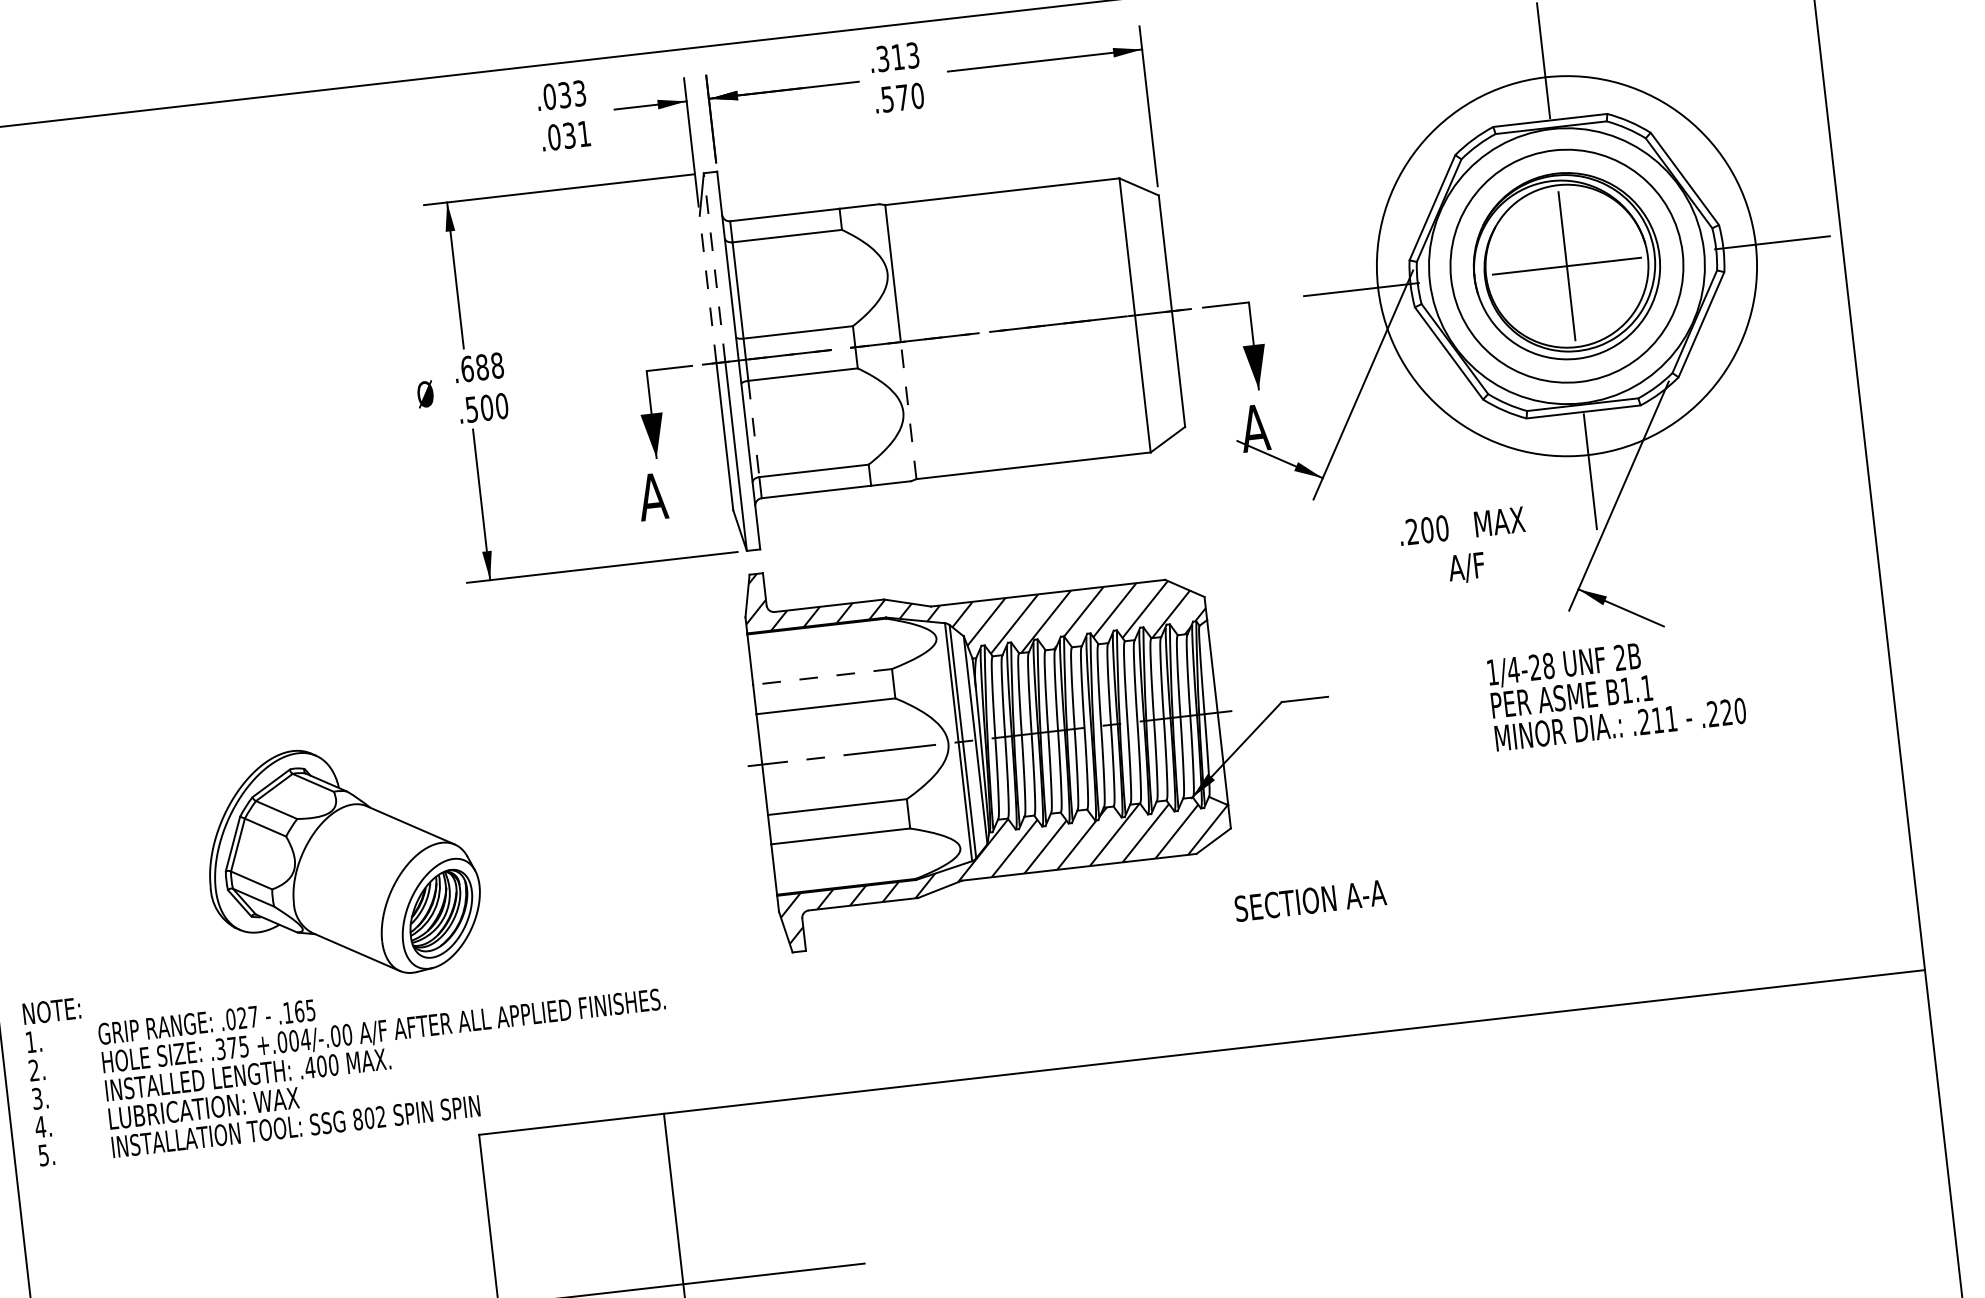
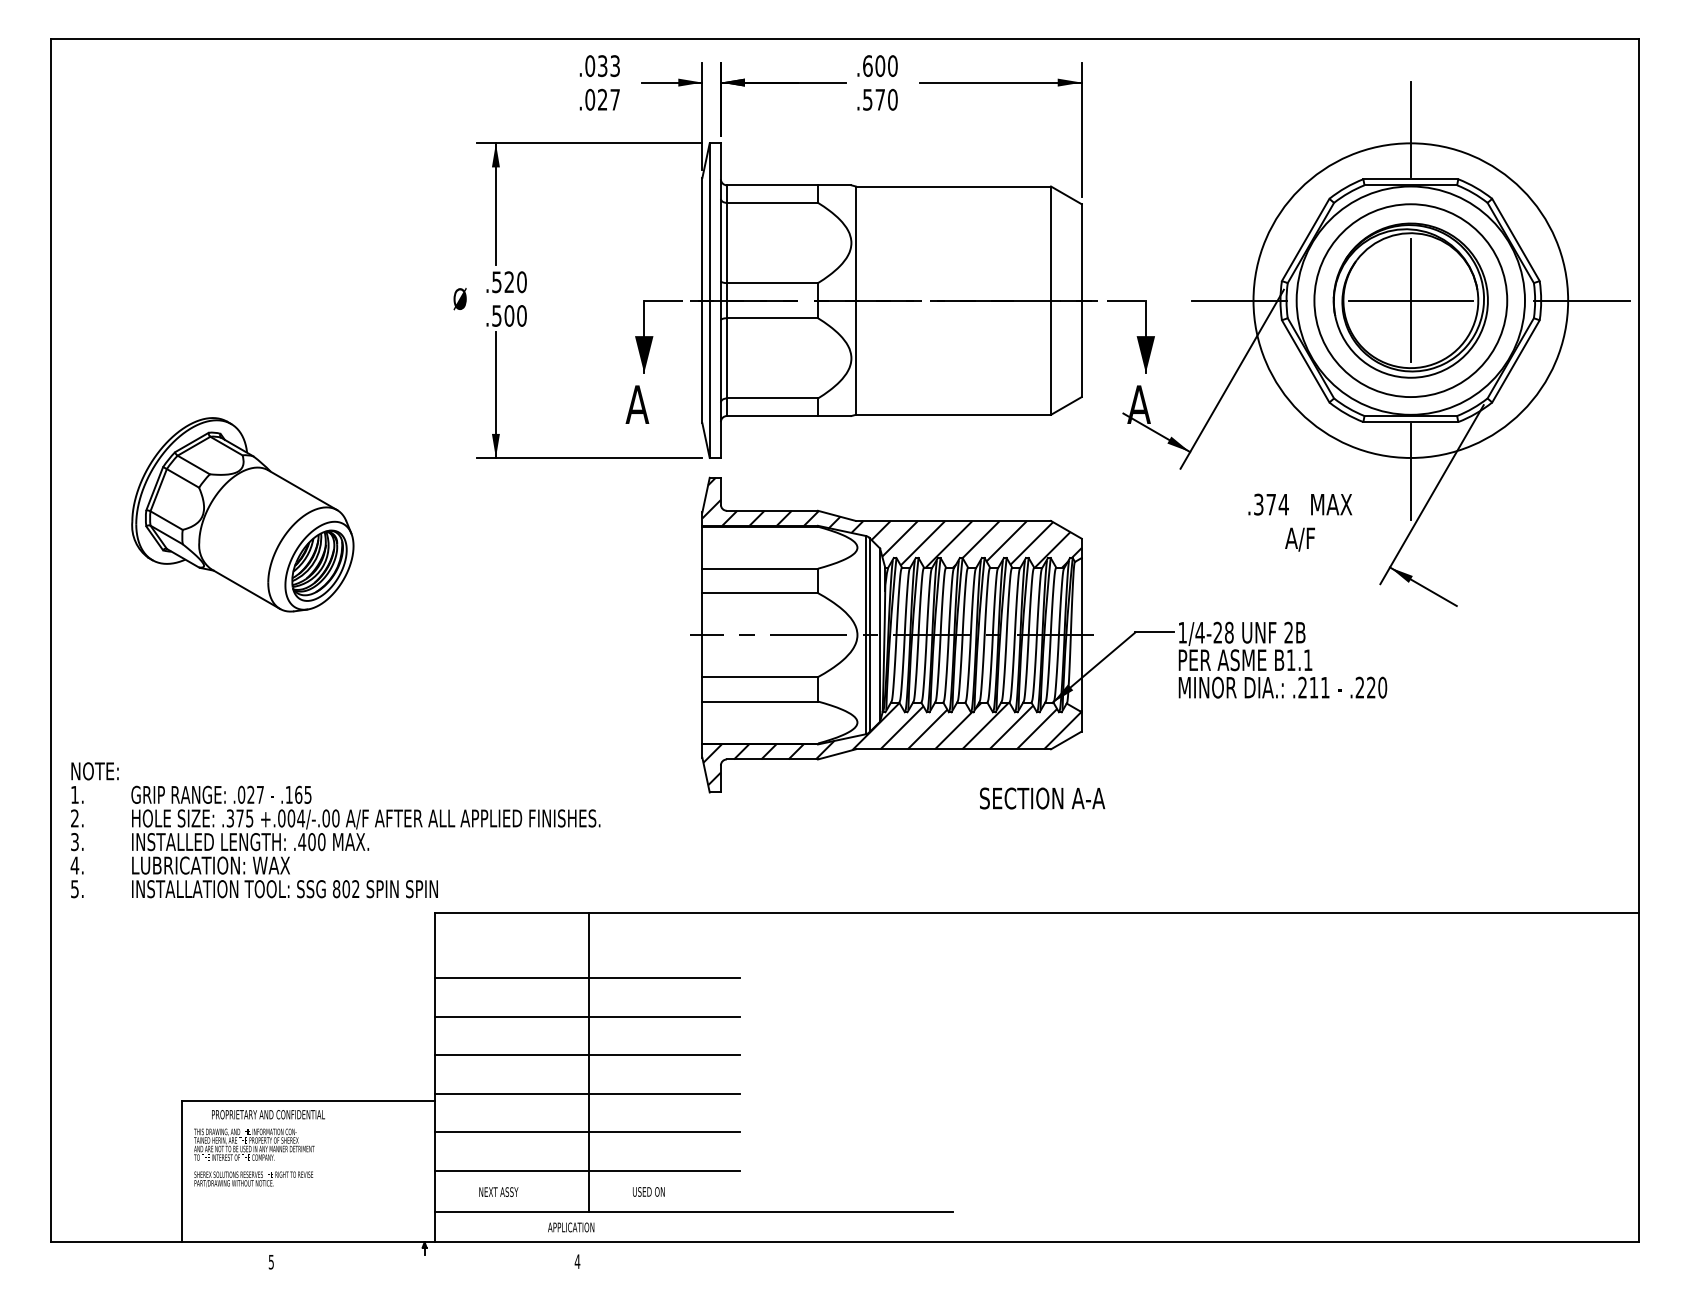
text: (898, 57) -> (880, 66), .313 -> .600
text: (576, 134) -> (608, 99), .031 -> .027
line: (714, 268) -> (709, 222), dashed -> solid
line: (708, 288) -> (702, 238), dashed -> solid
text: (482, 367) -> (509, 282), .688 -> .520
line: (908, 410) -> (855, 357), dashed -> solid
line: (753, 429) -> (726, 358), dashed -> solid
text: (1427, 529) -> (1271, 504), .200 -> .374
line: (822, 676) -> (760, 568), dashed -> solid
text: (1616, 690) -> (1282, 659), moved
part: (341, 862) -> (242, 514), moved
text: (1310, 900) -> (1042, 798), moved
line: (669, 1191) -> (586, 977), added
line: (675, 1238) -> (586, 1016), added

